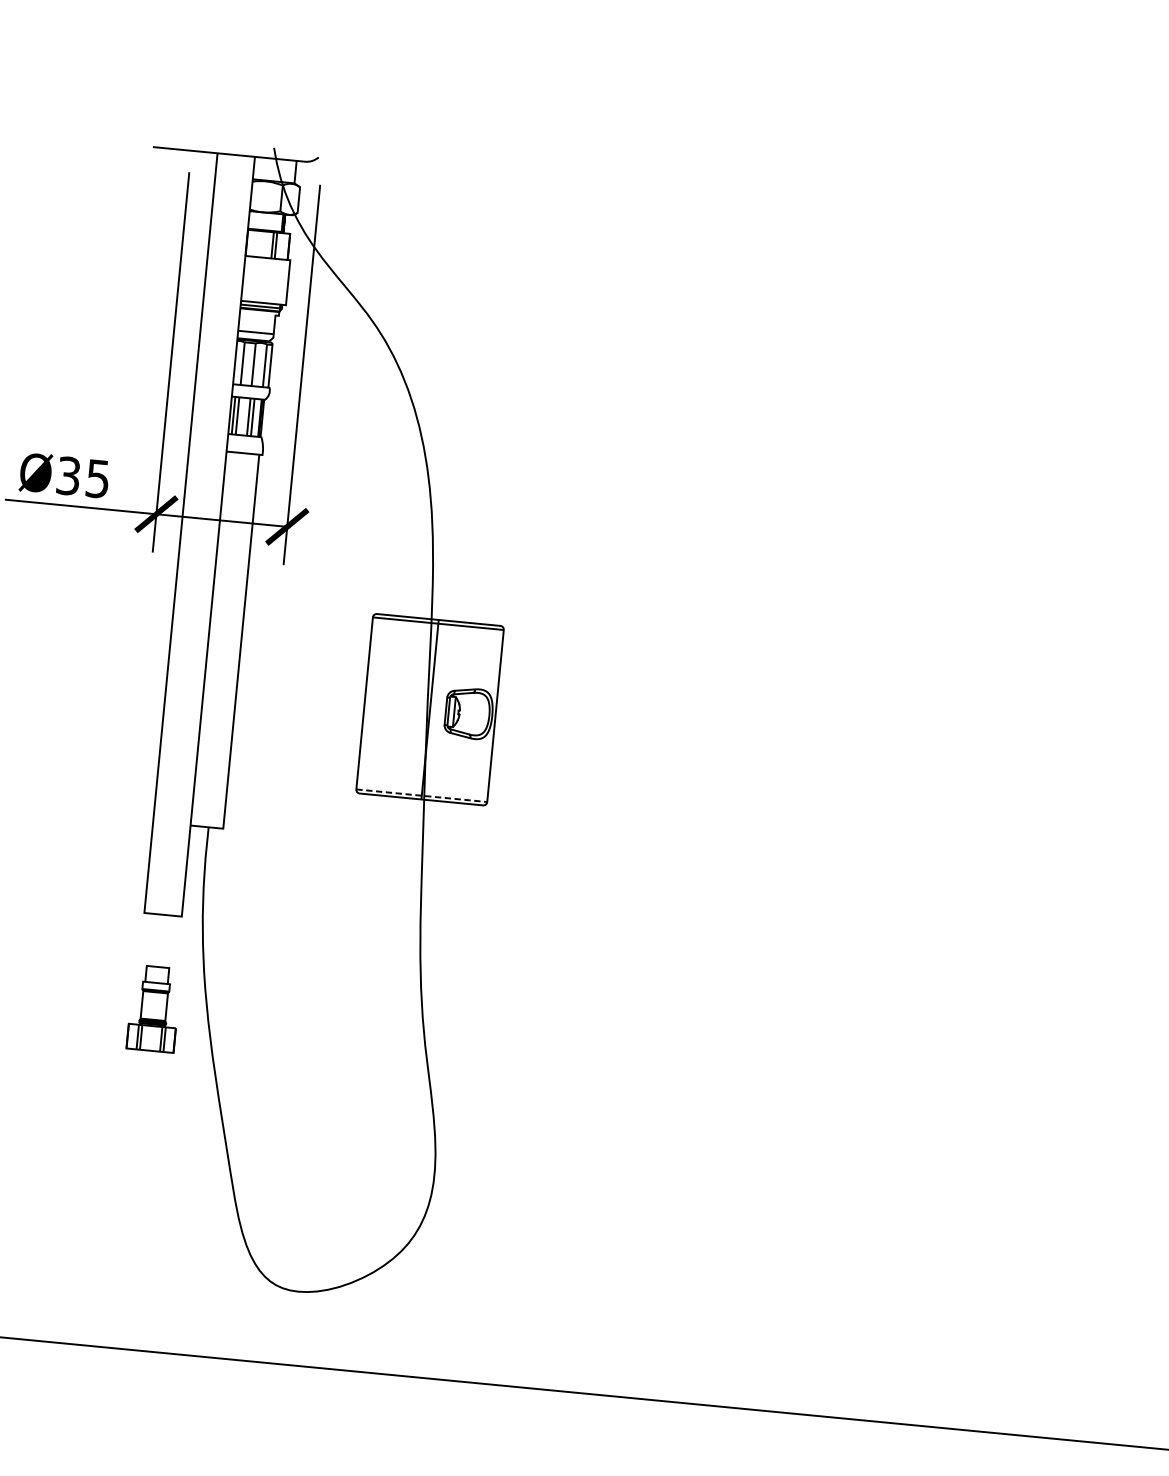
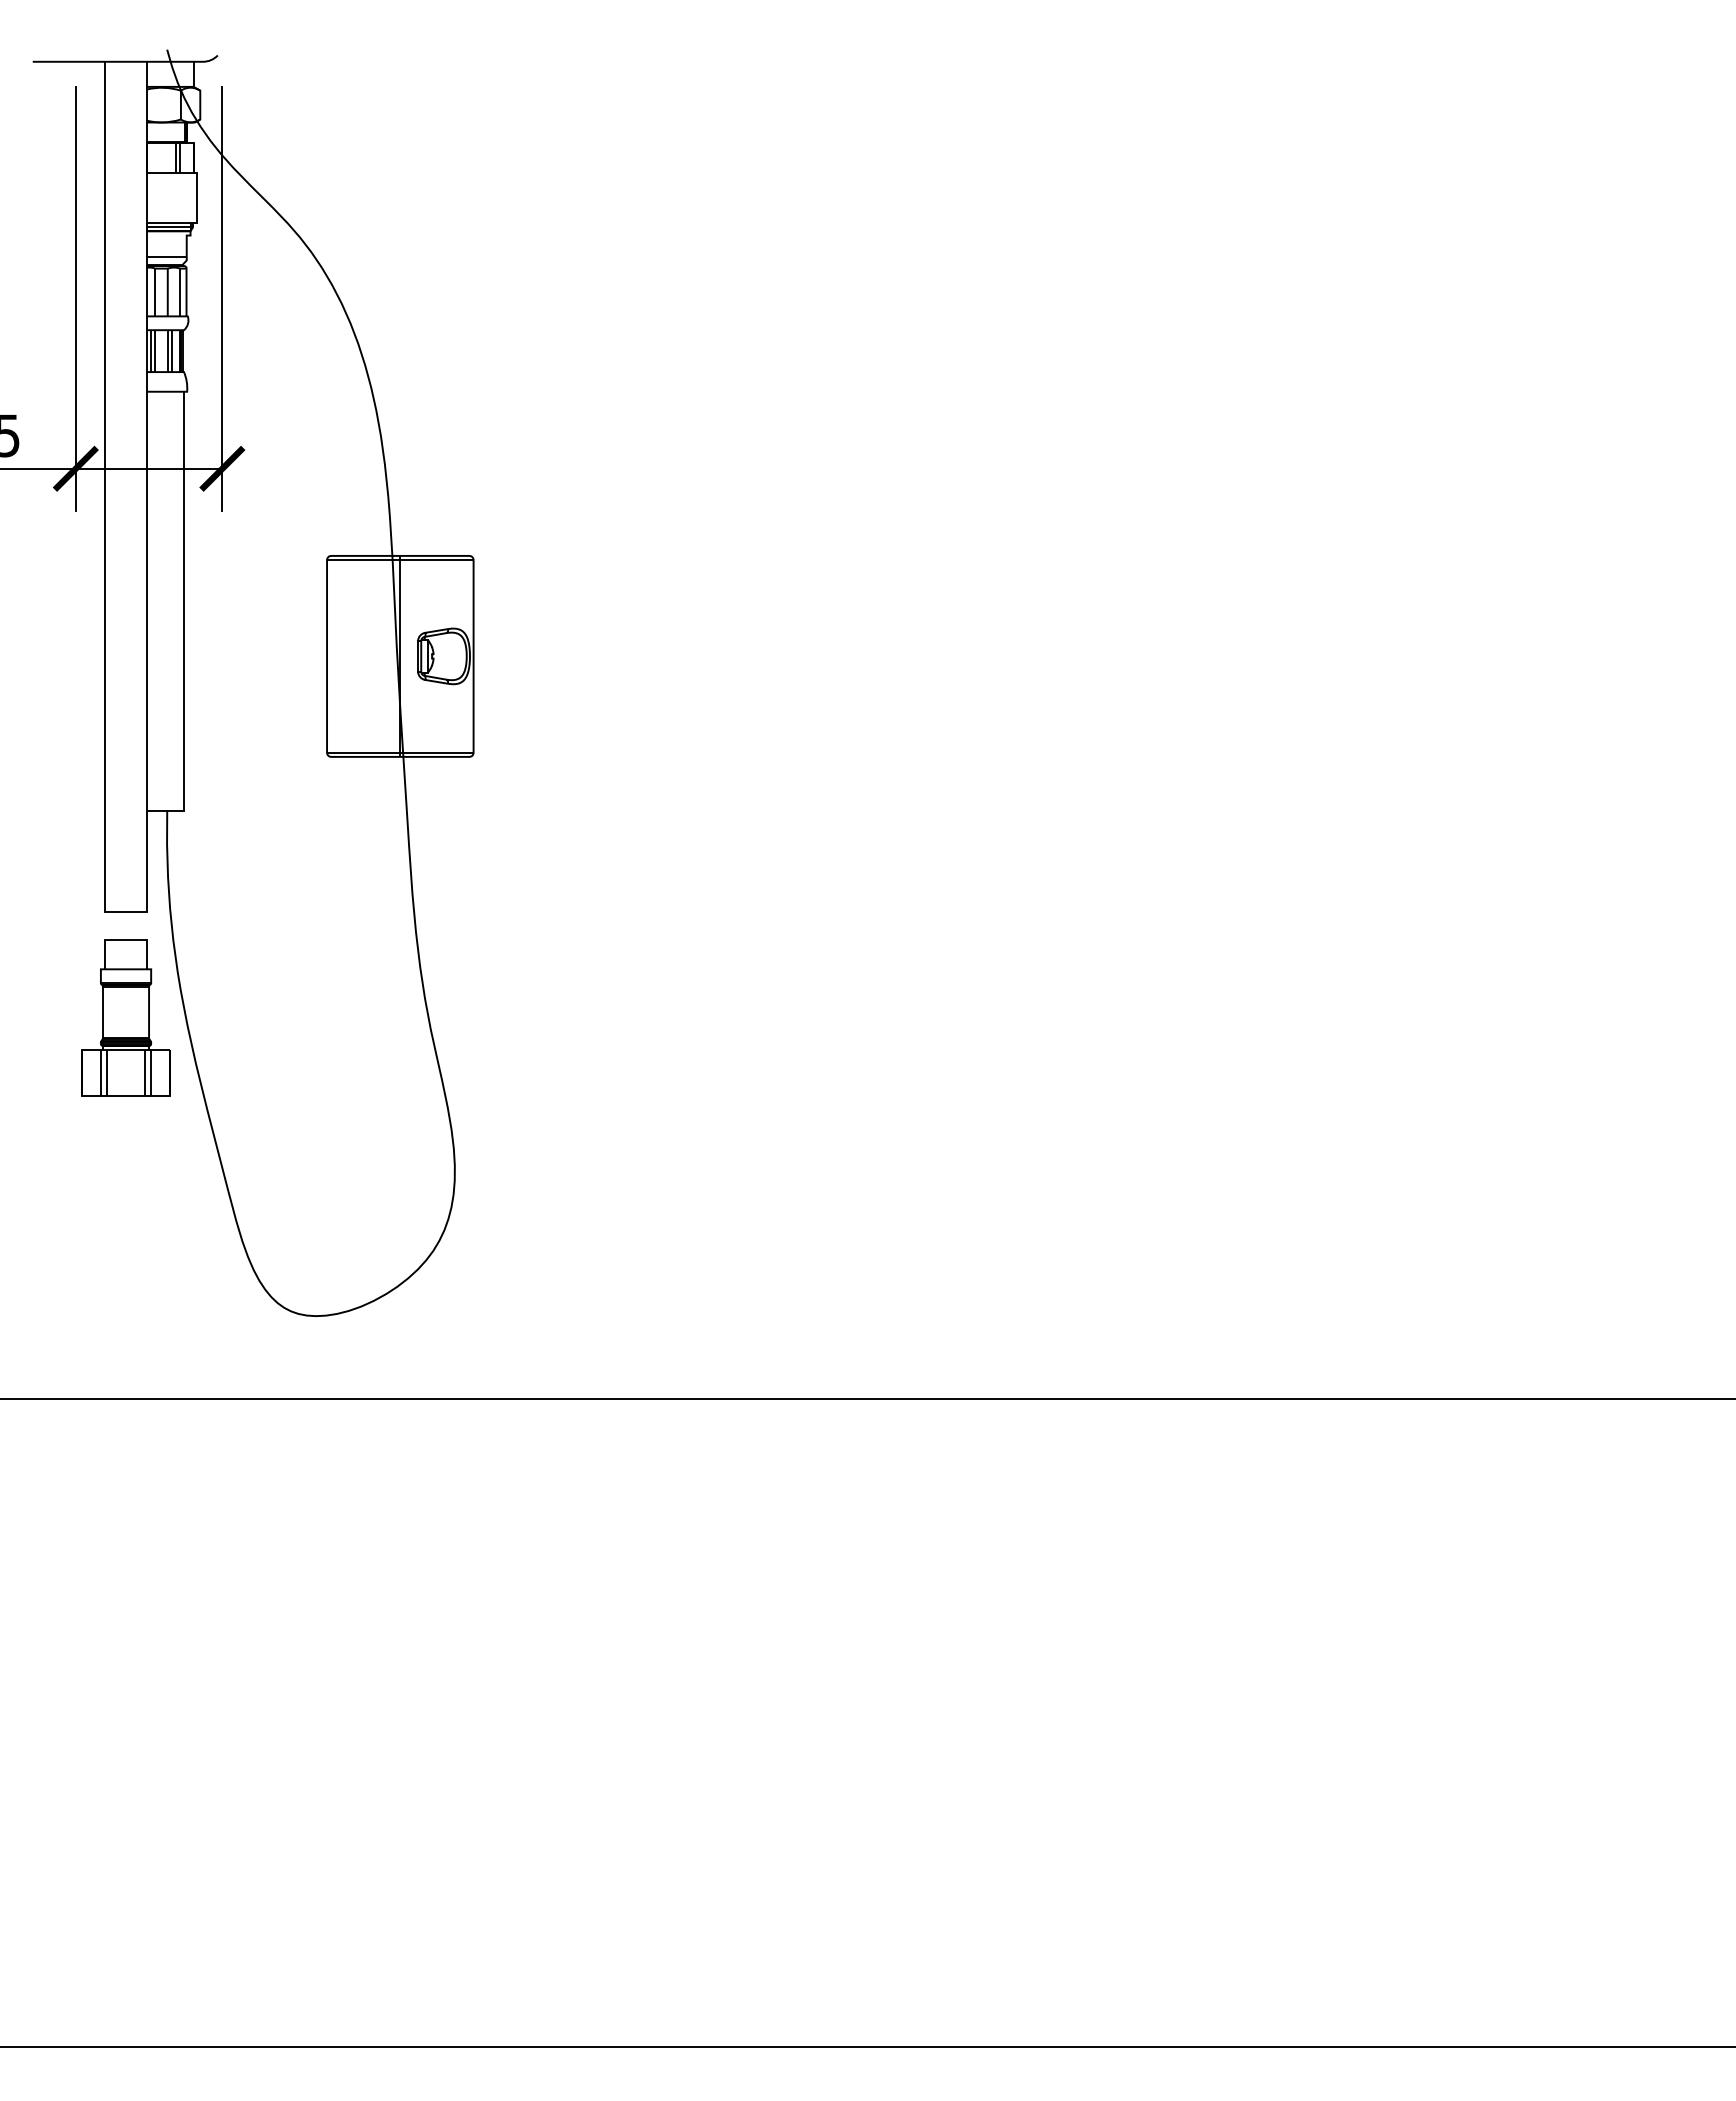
line: (421, 795) -> (400, 752), dashed -> solid
part: (153, 1008) -> (125, 1017), size x1.67

